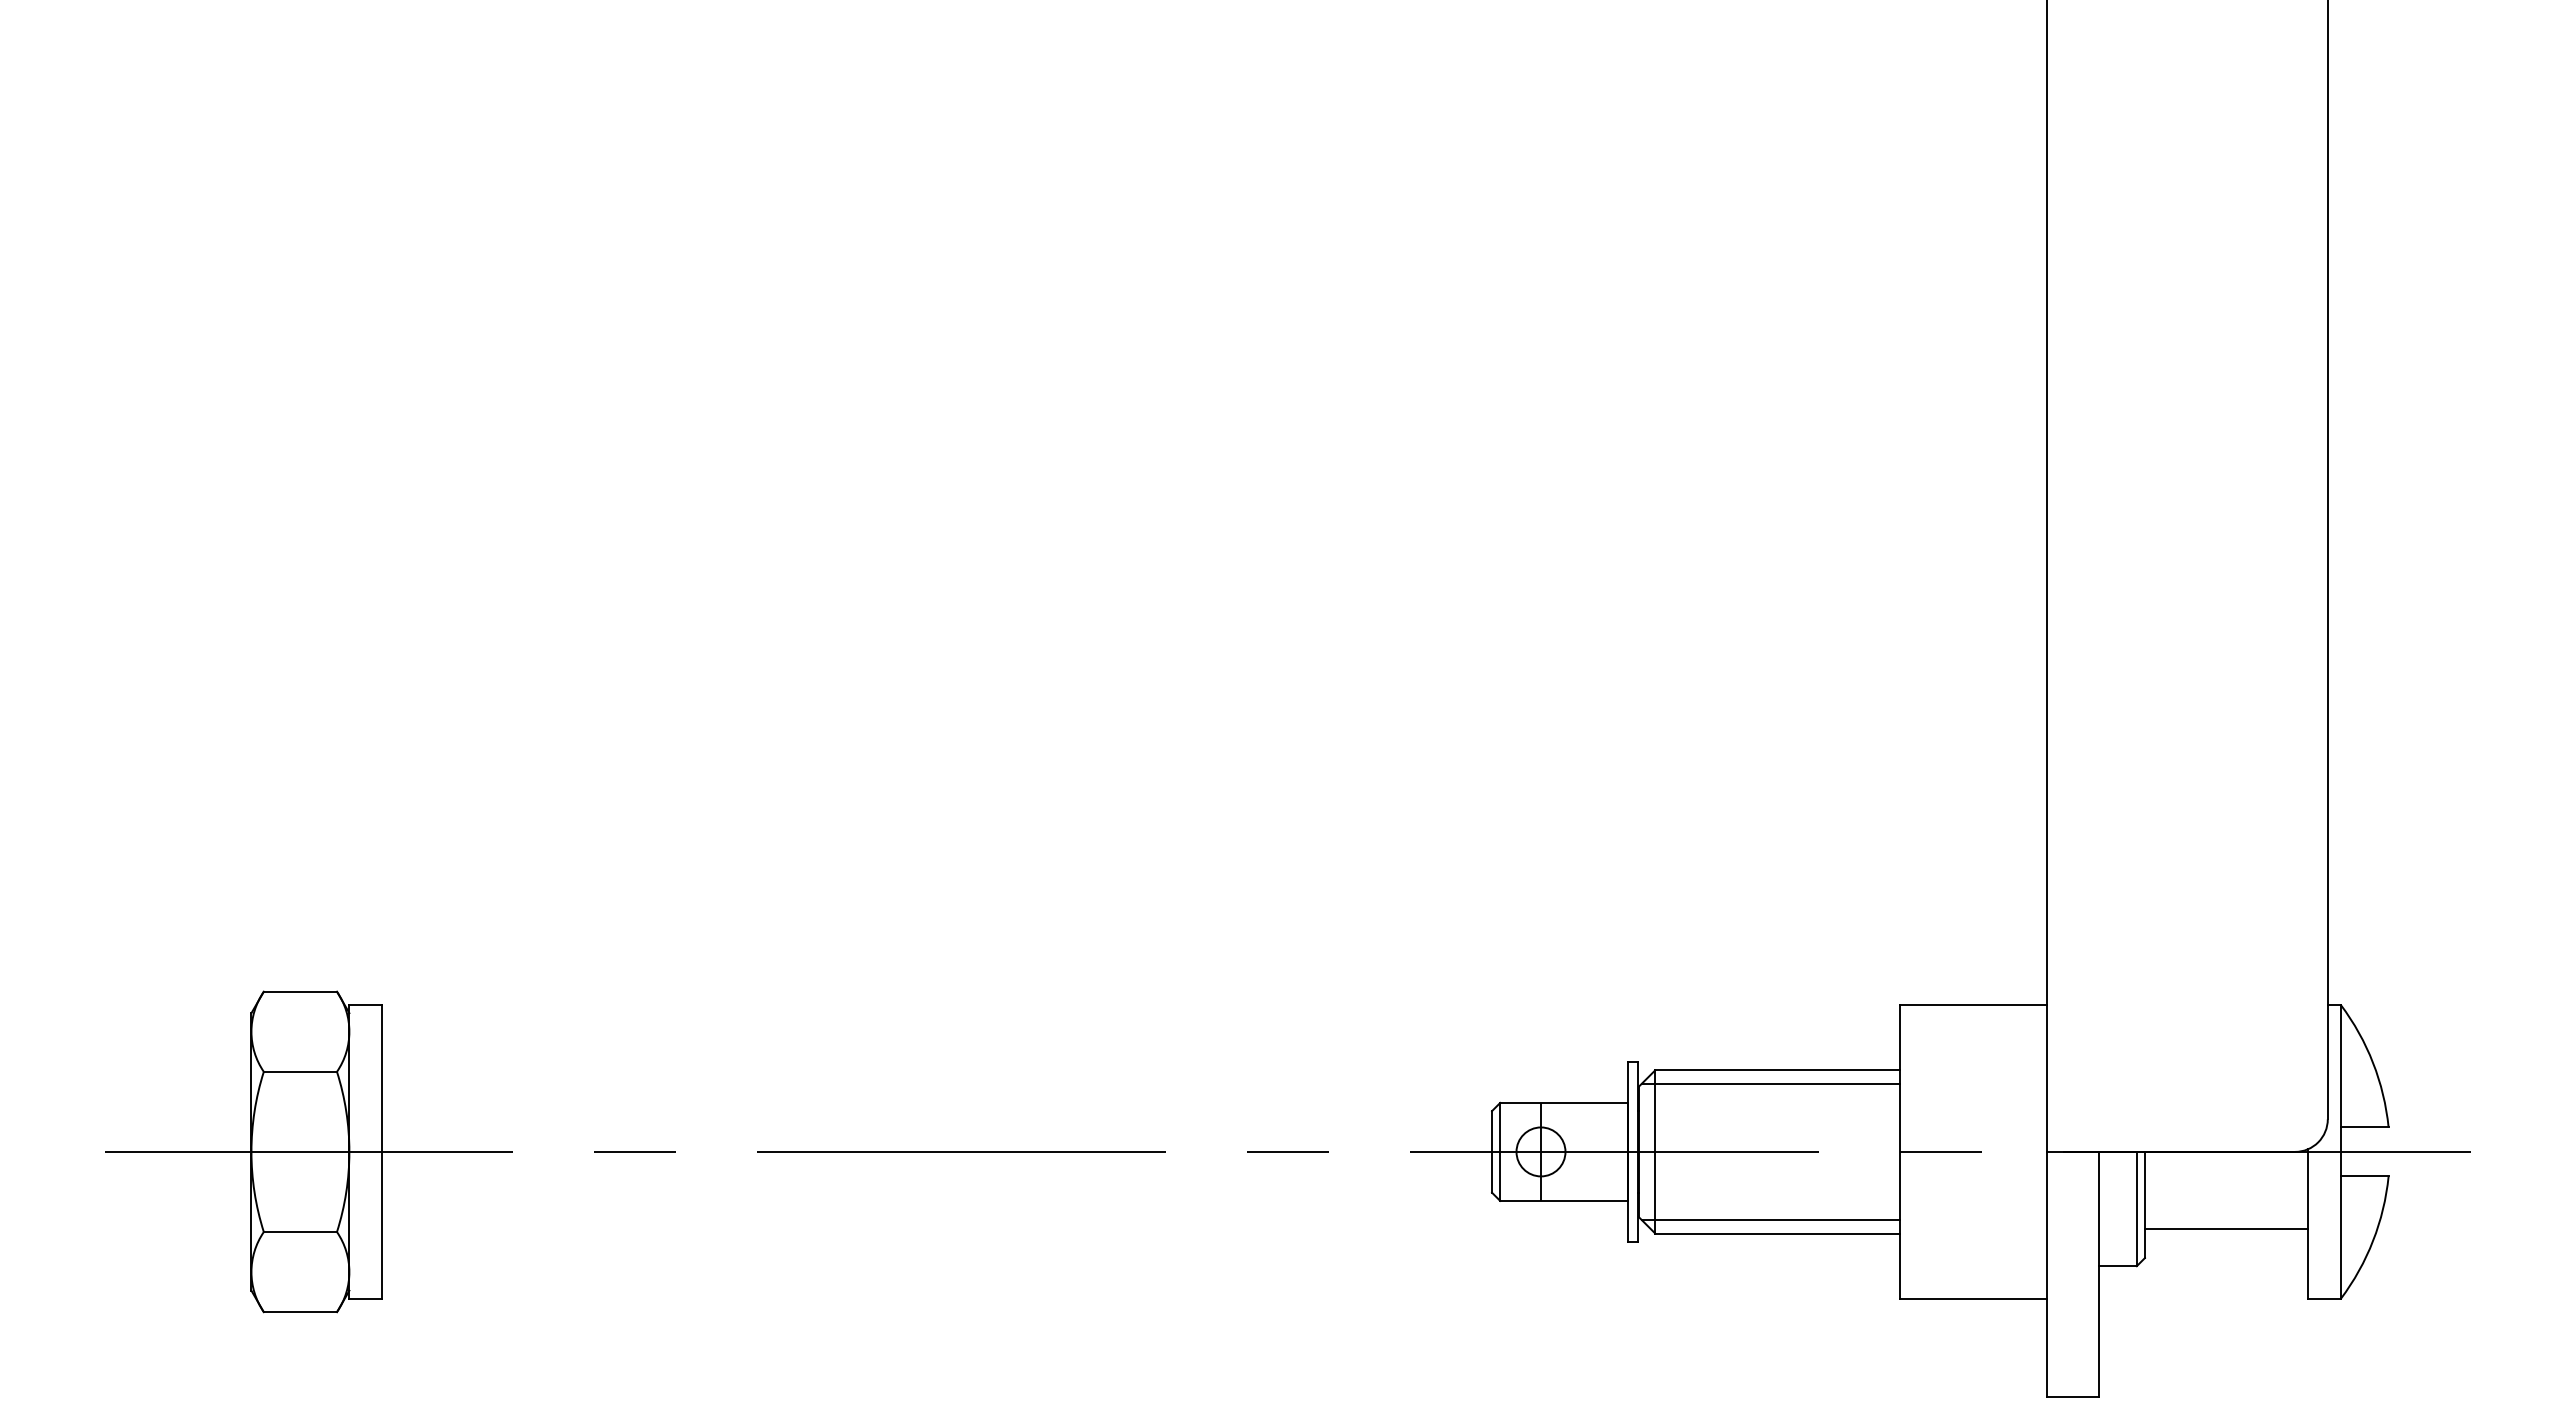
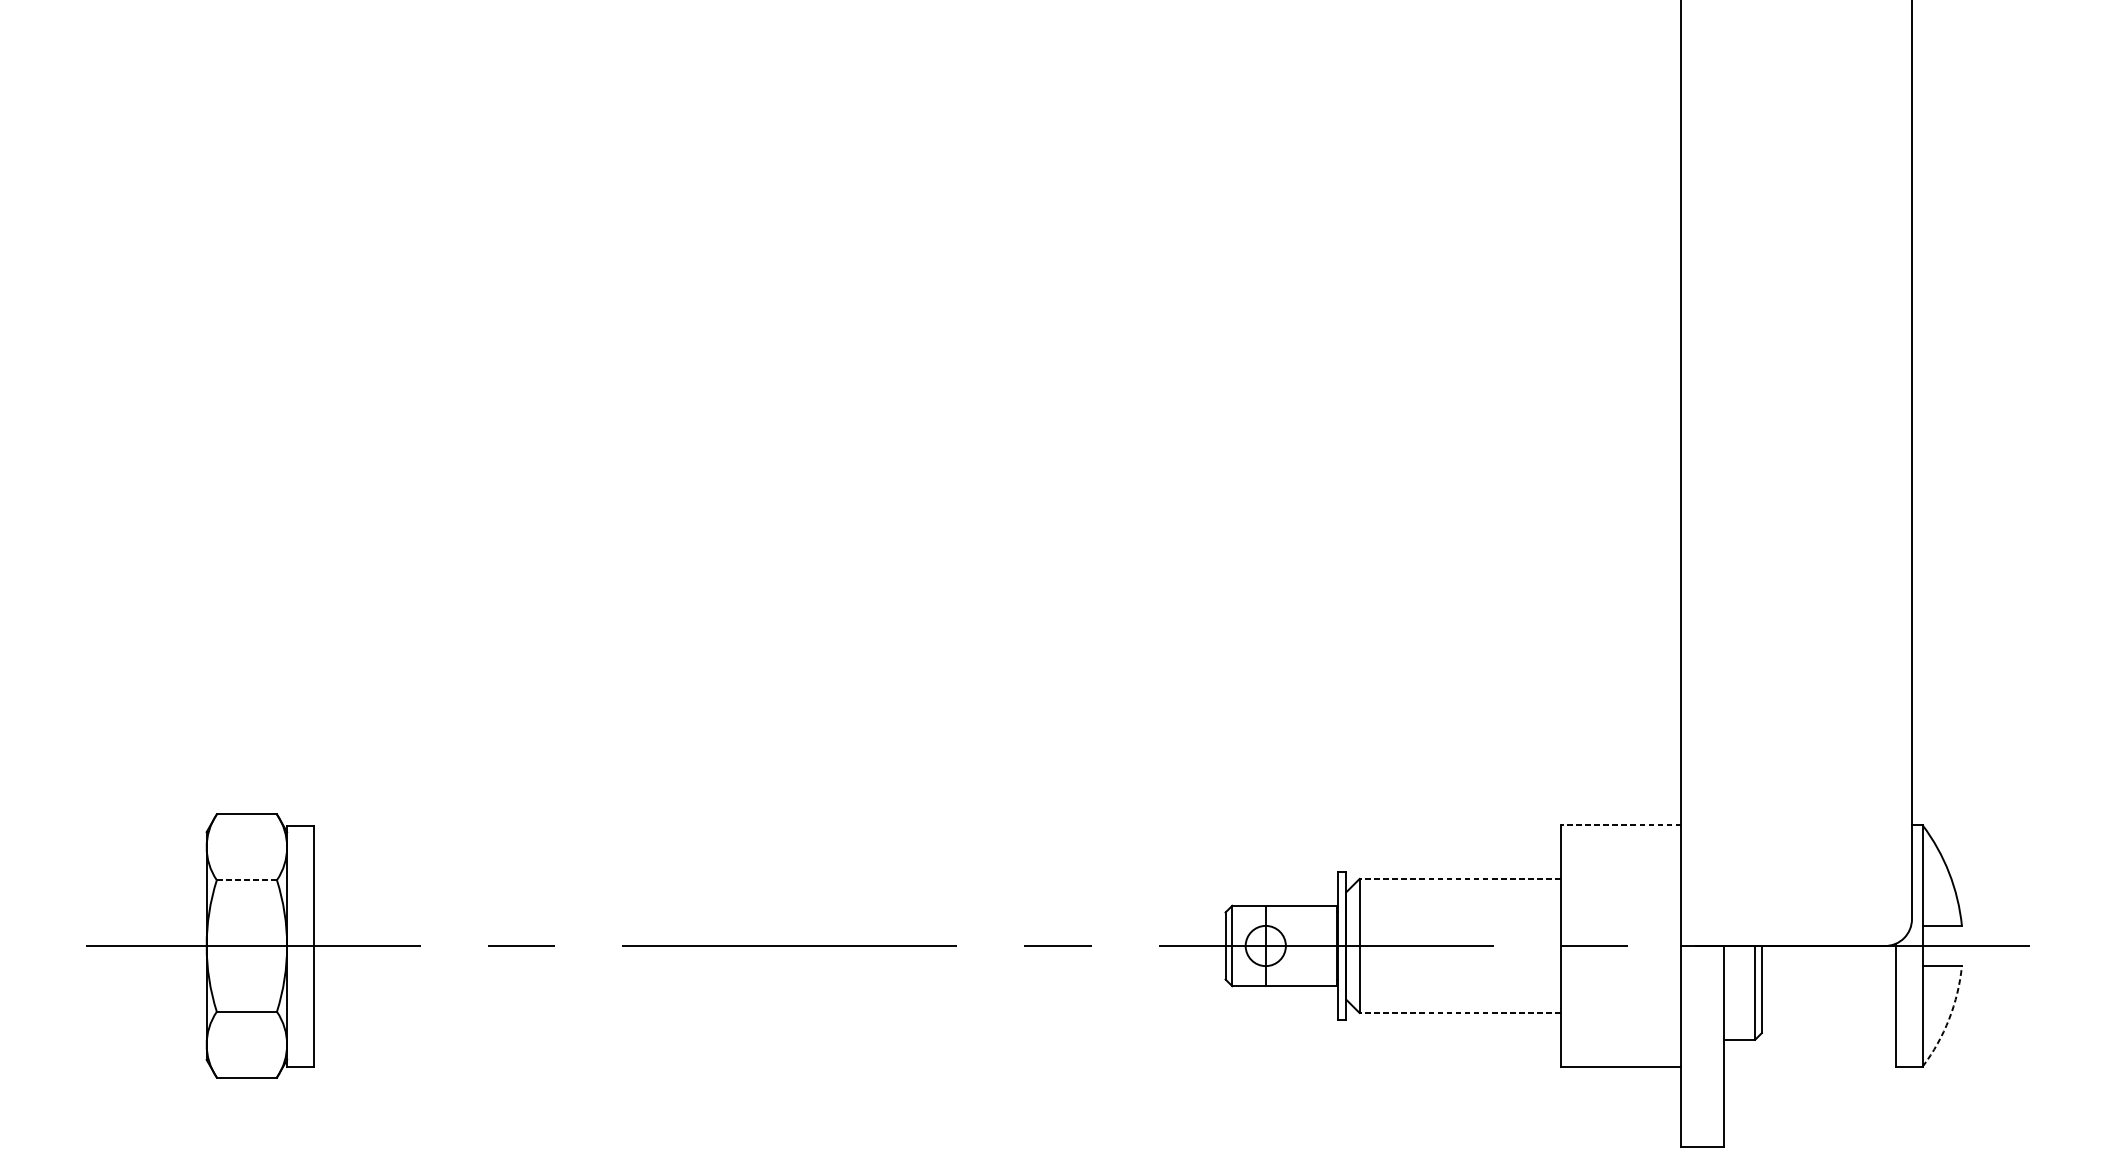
line: (1973, 1005) -> (1621, 825), solid -> dashed
line: (1777, 1070) -> (1460, 879), solid -> dashed
line: (300, 1071) -> (246, 879), solid -> dashed
line: (1771, 1083) -> (1455, 889), removed
line: (1771, 1220) -> (1455, 1002), removed
line: (2226, 1229) -> (1828, 1009), removed
line: (1777, 1233) -> (1460, 1013), solid -> dashed
arc: (2373, 1240) -> (1949, 1018), solid -> dashed

